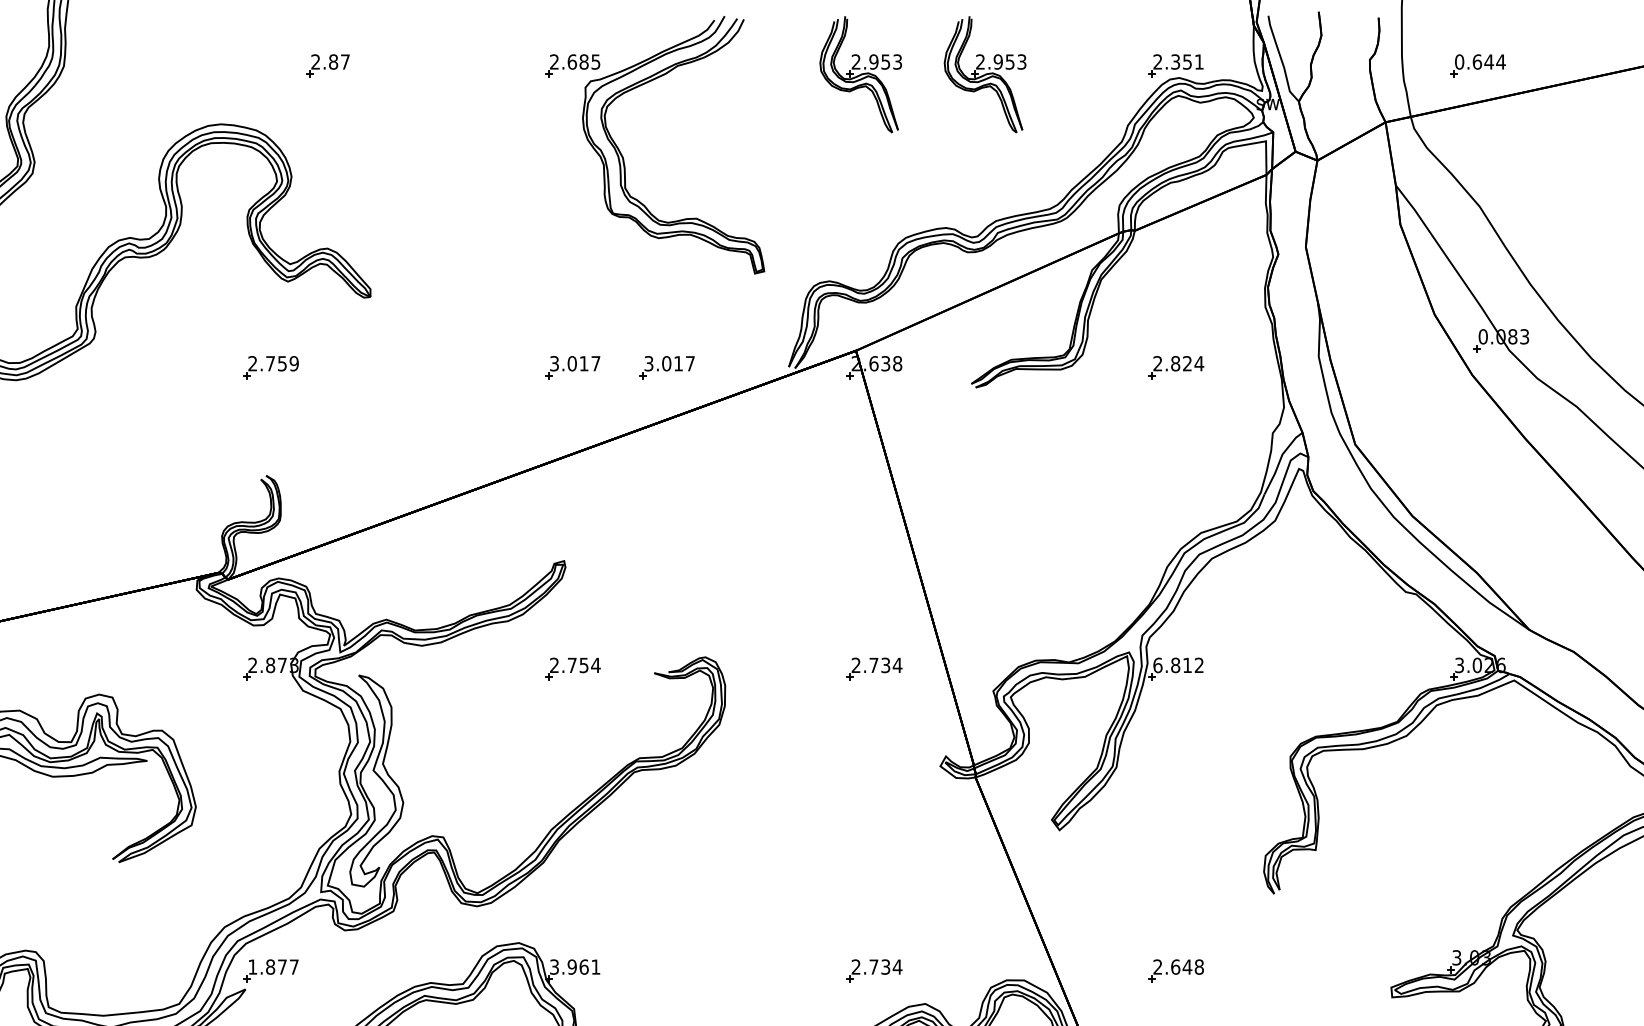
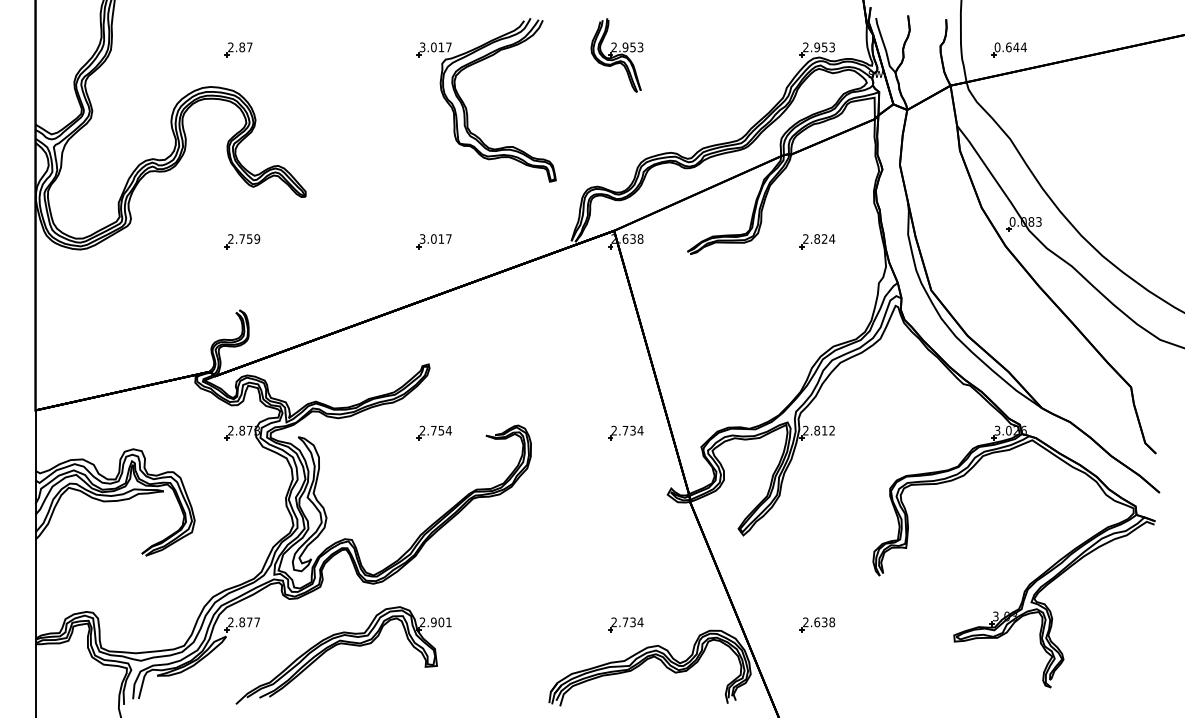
text: (574, 62) -> (435, 47), 2.685 -> 3.017
text: (1187, 62) -> (824, 47), 2.351 -> 2.953
part: (327, 65) -> (238, 49), moved
part: (984, 74) -> (695, 55), removed
part: (666, 367) -> (493, 241), removed
text: (1157, 665) -> (805, 430), 6.812 -> 2.812
text: (252, 967) -> (230, 622), 1.877 -> 2.877
text: (568, 967) -> (431, 622), 3.961 -> 2.901
text: (1187, 967) -> (824, 622), 2.648 -> 2.638

